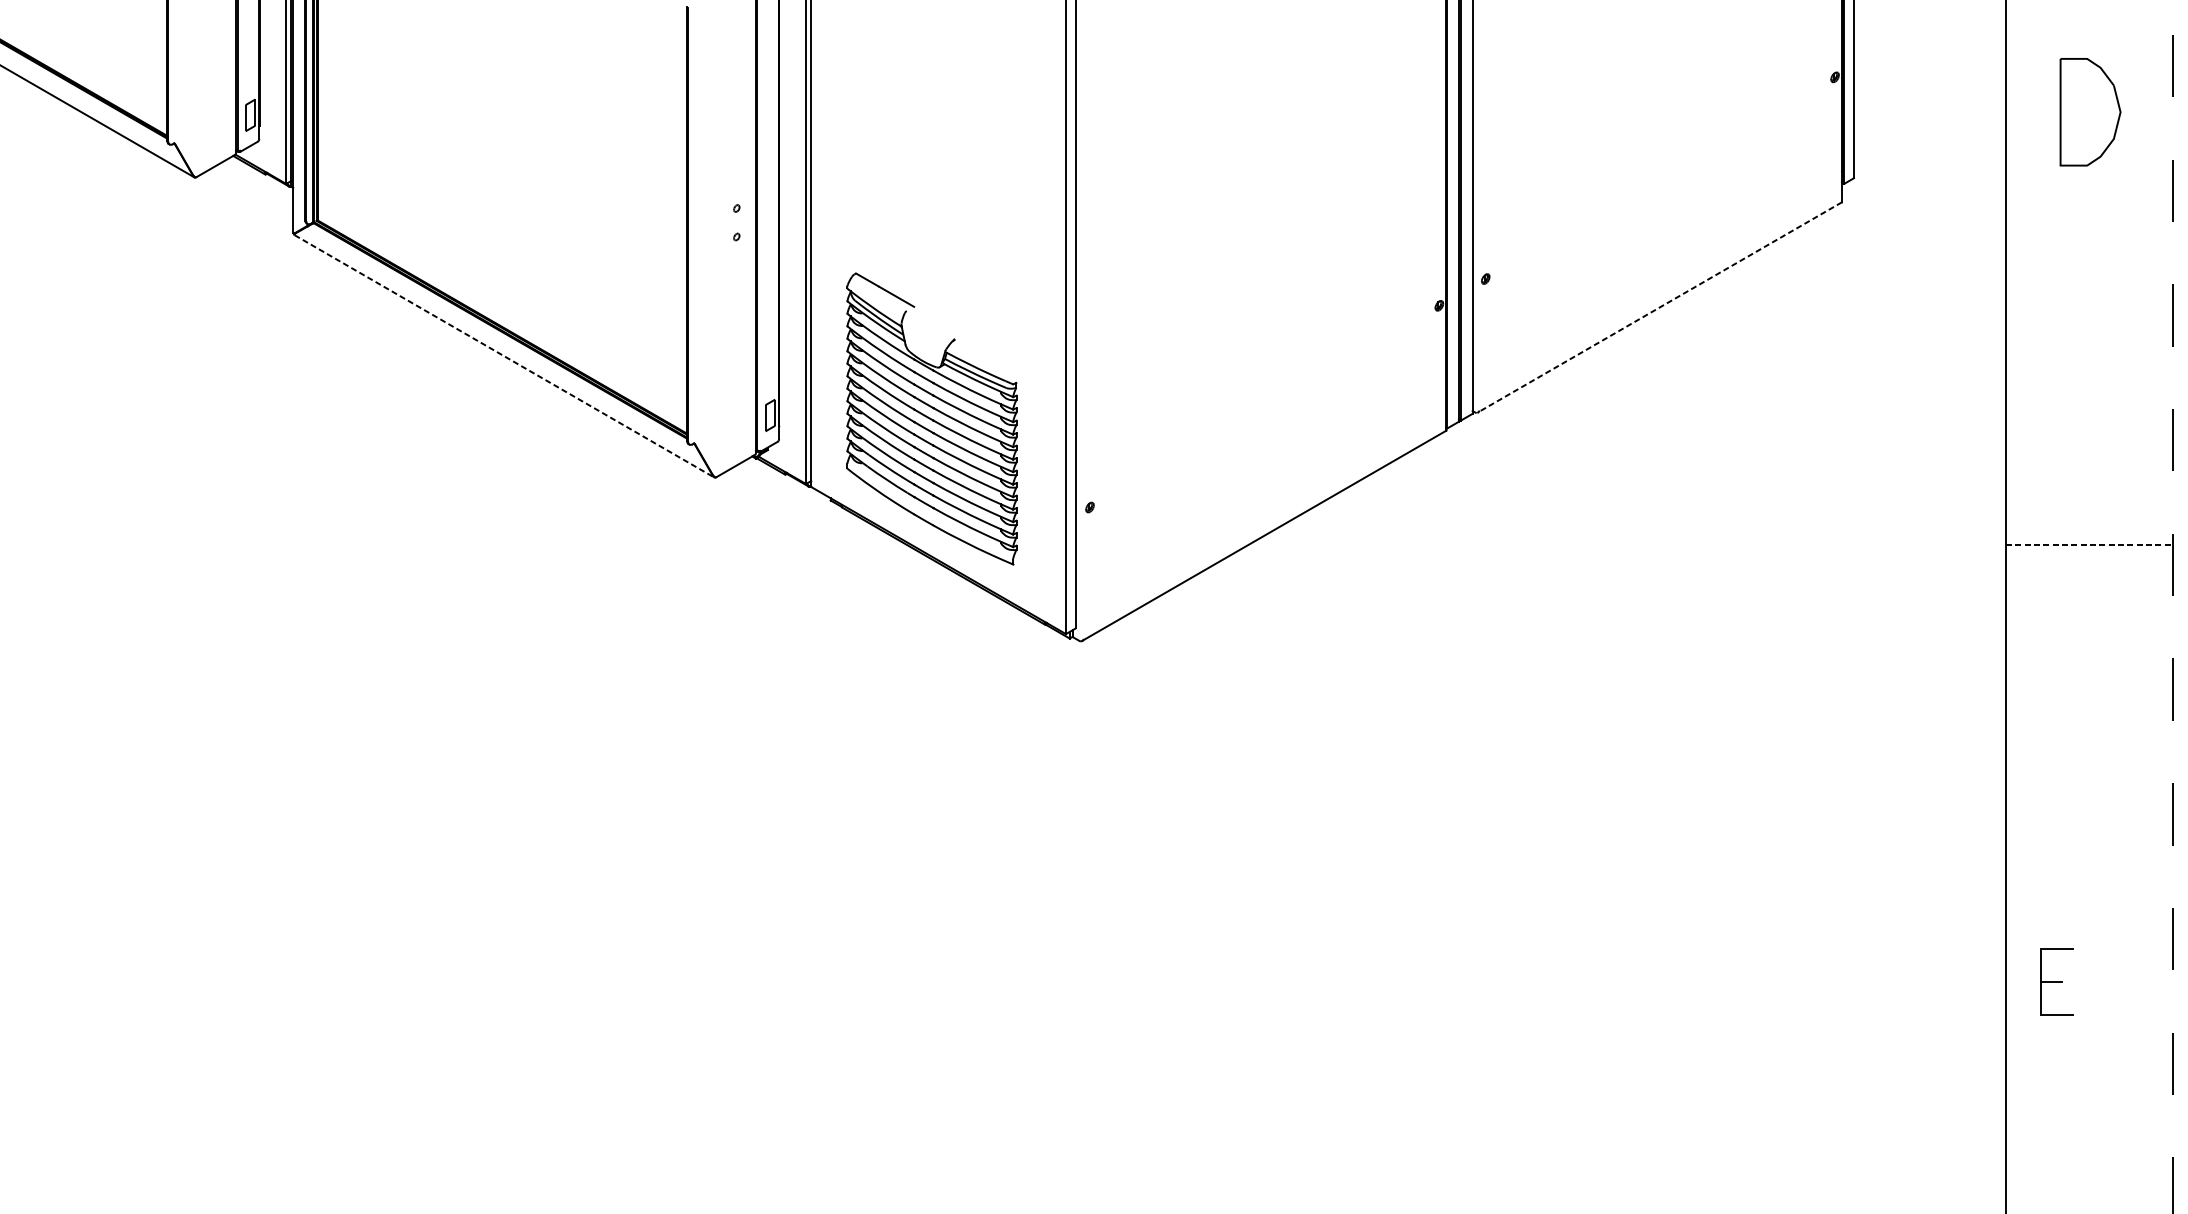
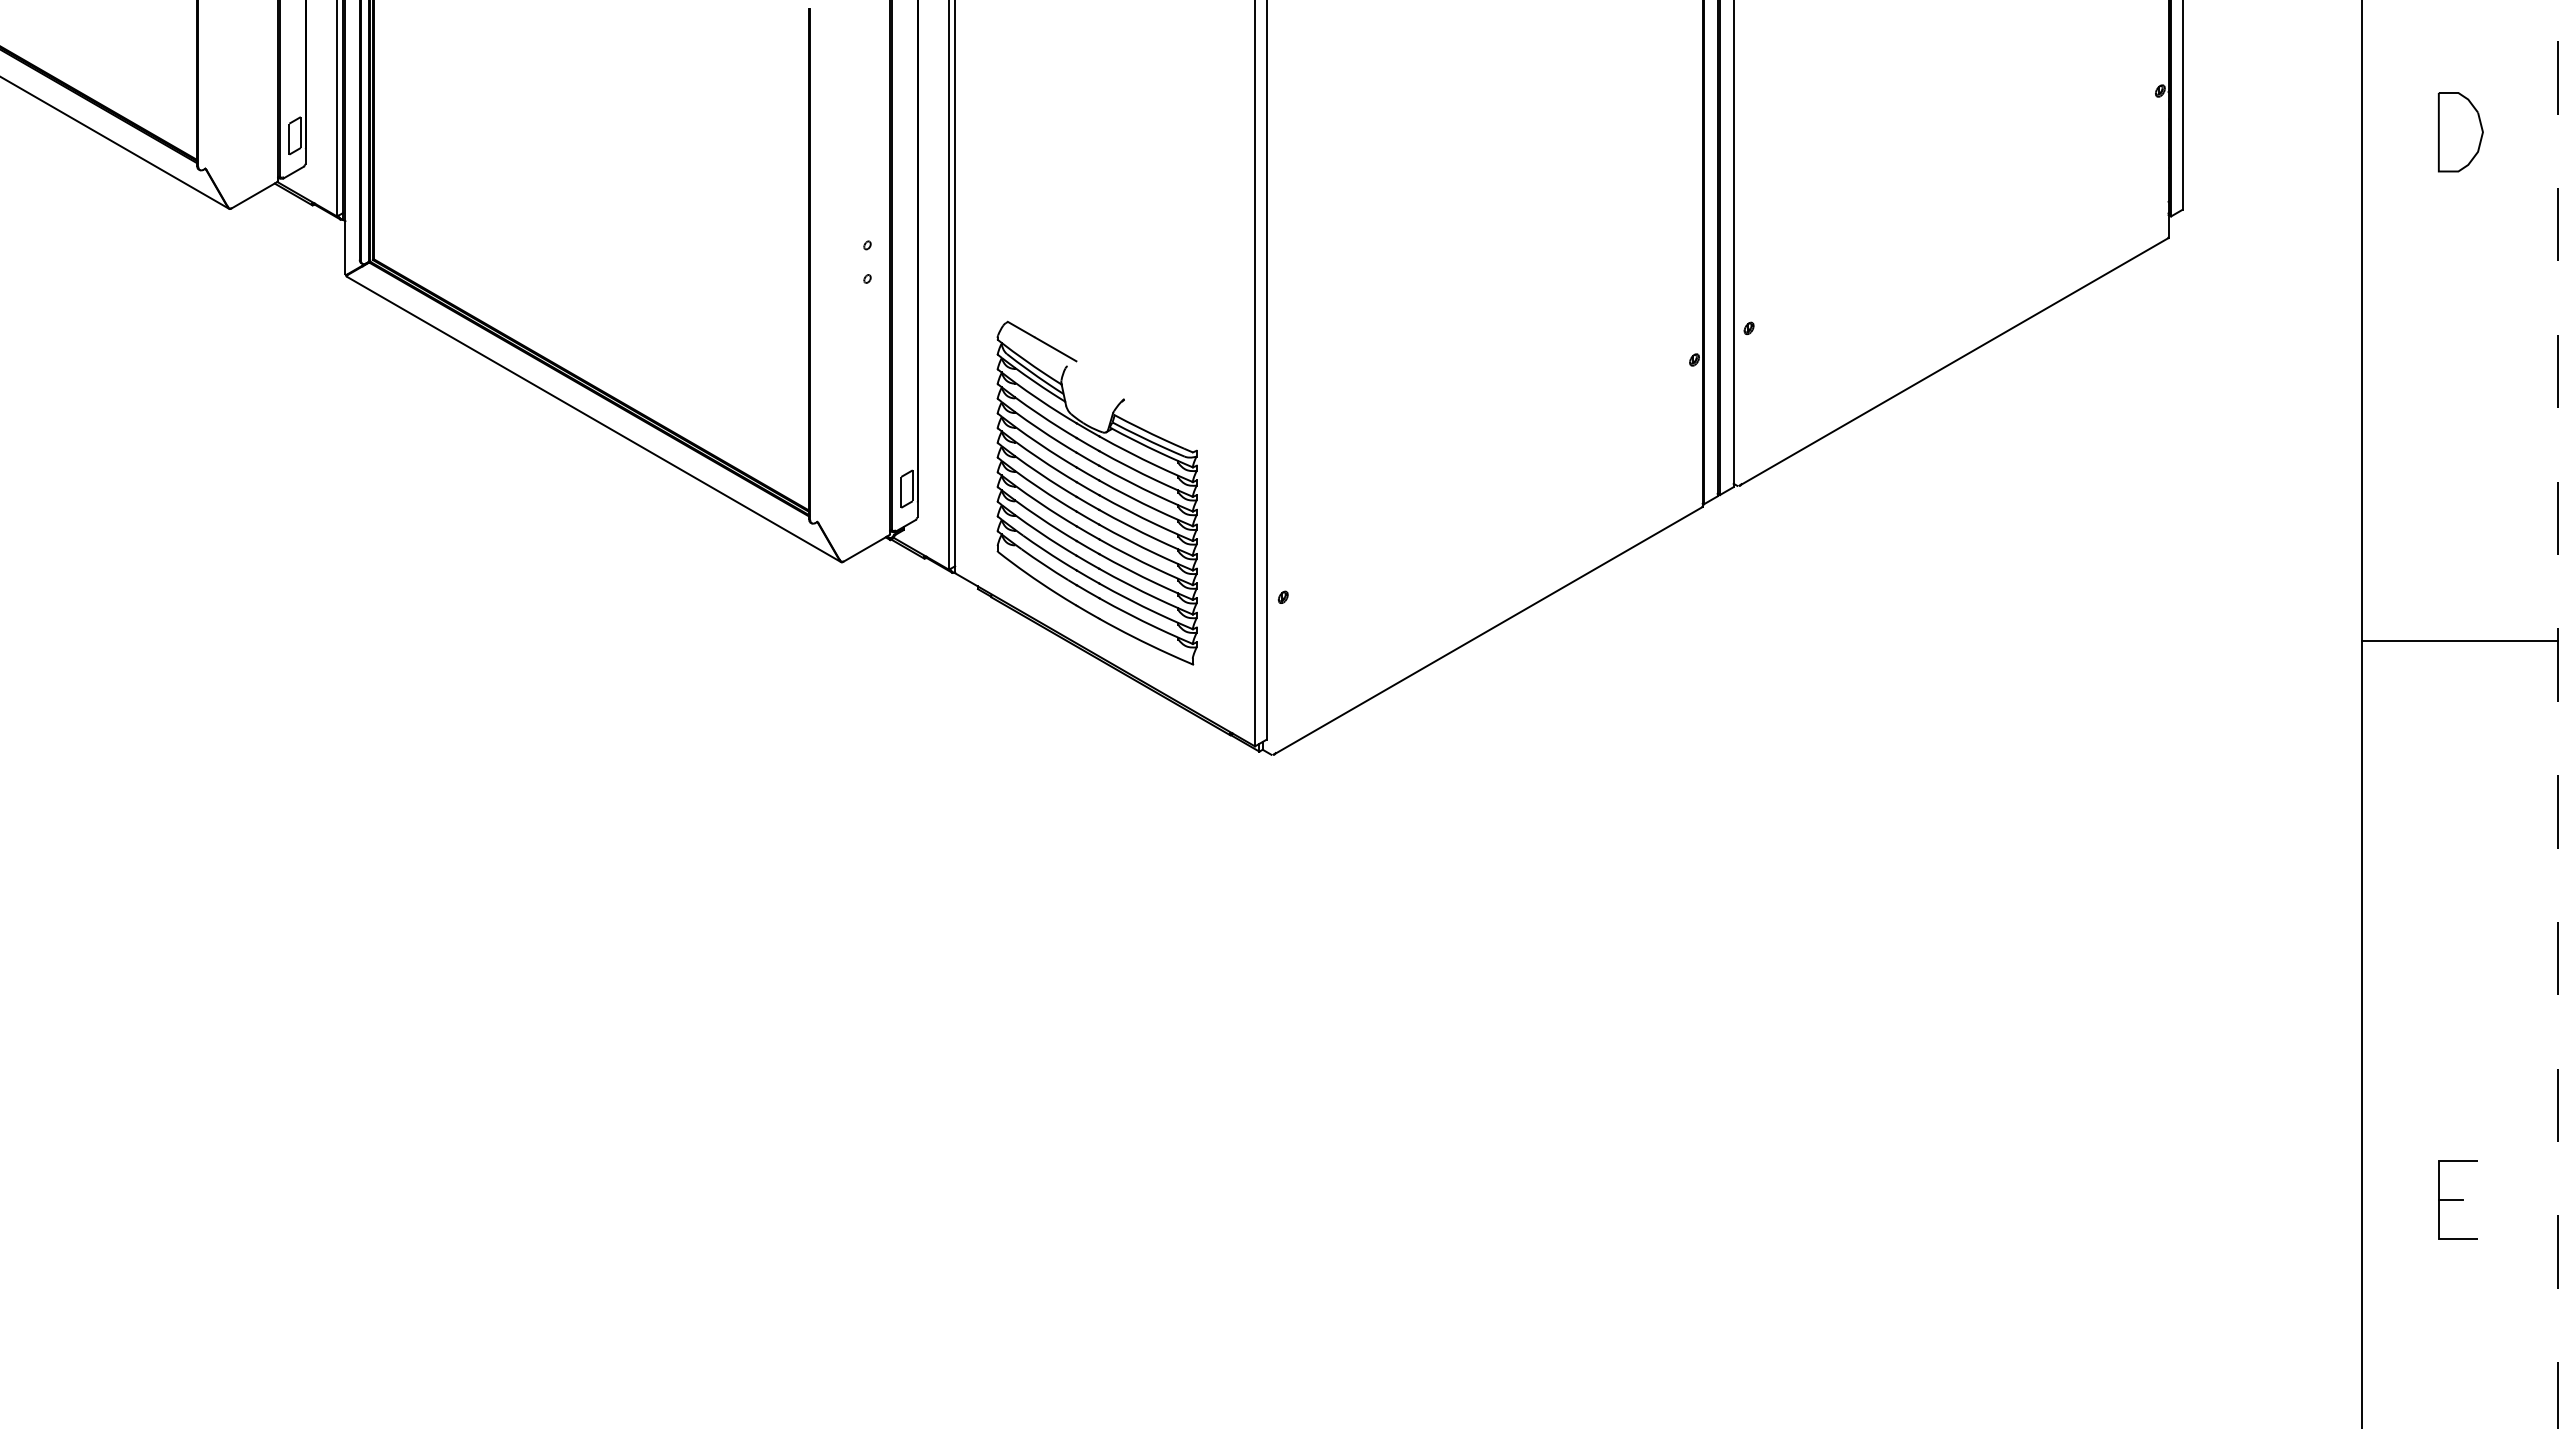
part: (2090, 112) -> (2460, 132), size x0.62
line: (1660, 307) -> (1954, 361), dashed -> solid
line: (504, 356) -> (594, 419), dashed -> solid
line: (2090, 544) -> (2460, 641), dashed -> solid
part: (2056, 981) -> (2457, 1199), moved

